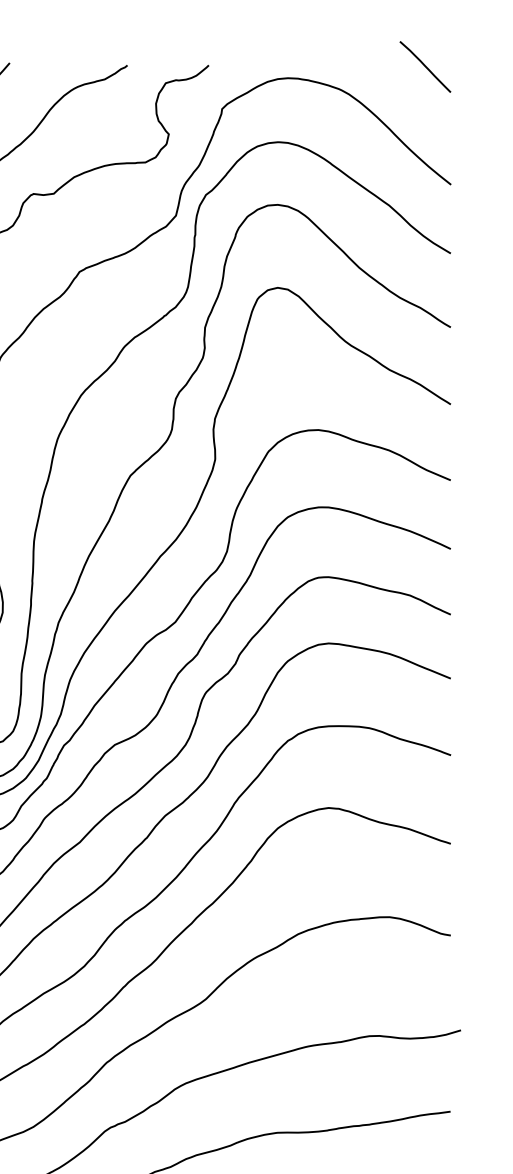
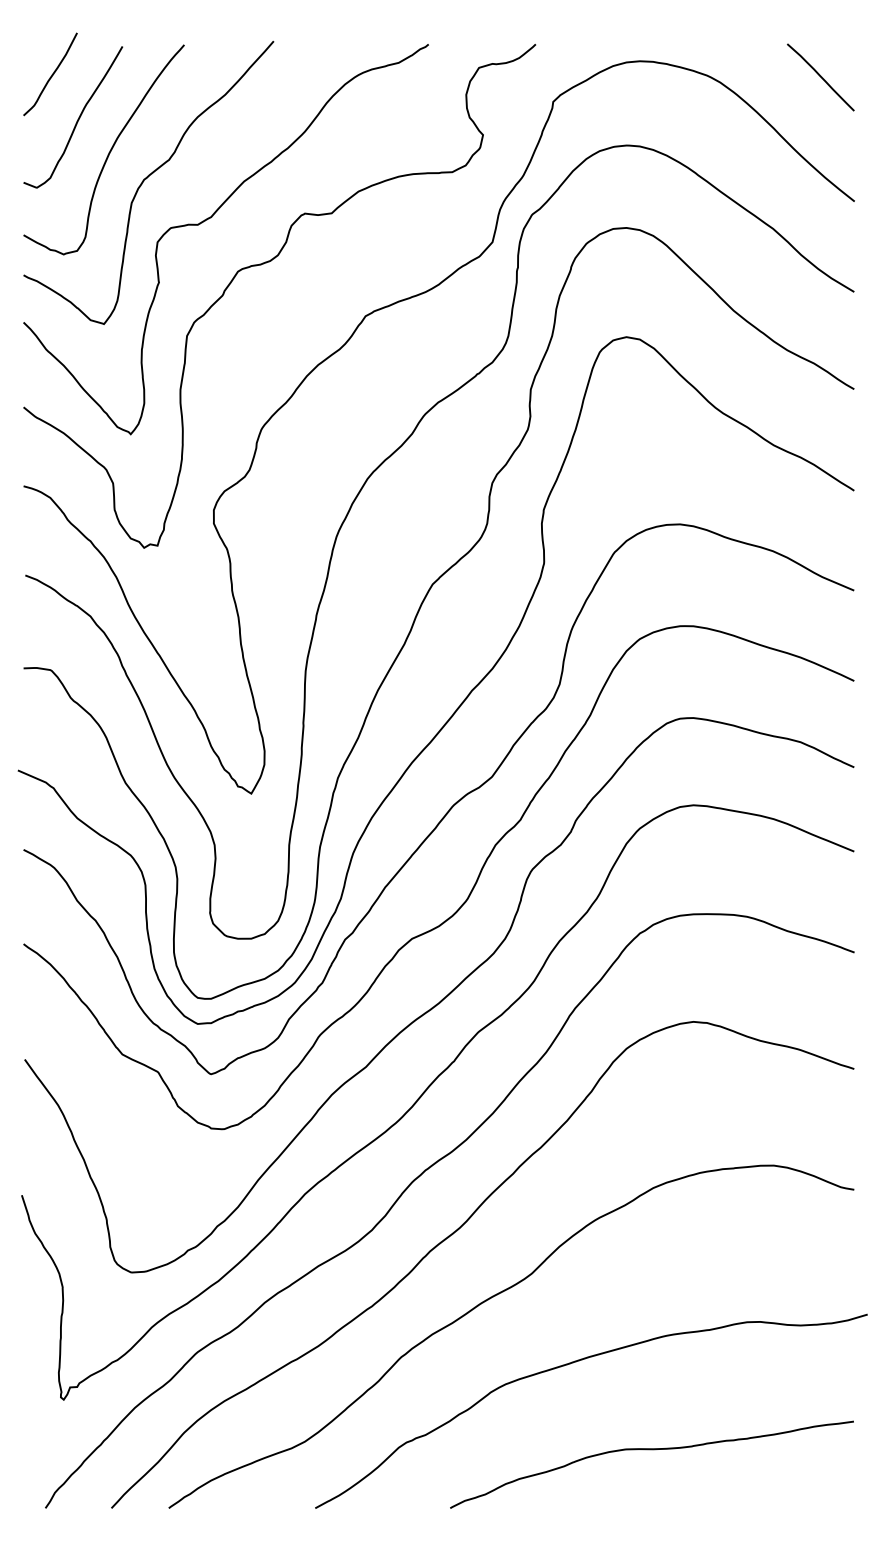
line: (425, 67) -> (820, 77), moved

